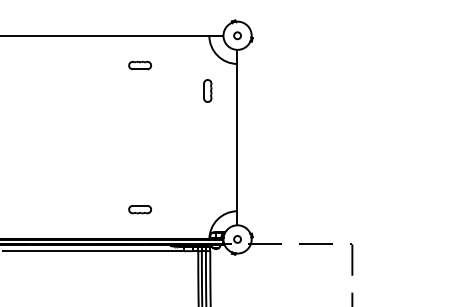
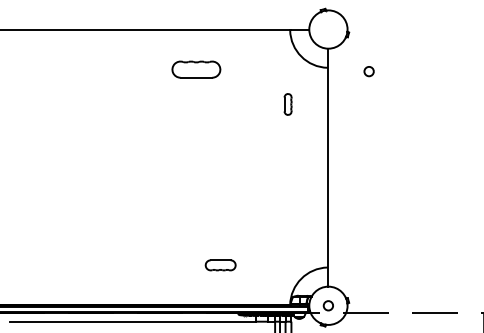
circle: (237, 35) -> (369, 71), moved
part: (139, 65) -> (195, 69), size x1.6
part: (207, 90) -> (287, 103), size x0.7
part: (140, 209) -> (221, 265), moved

